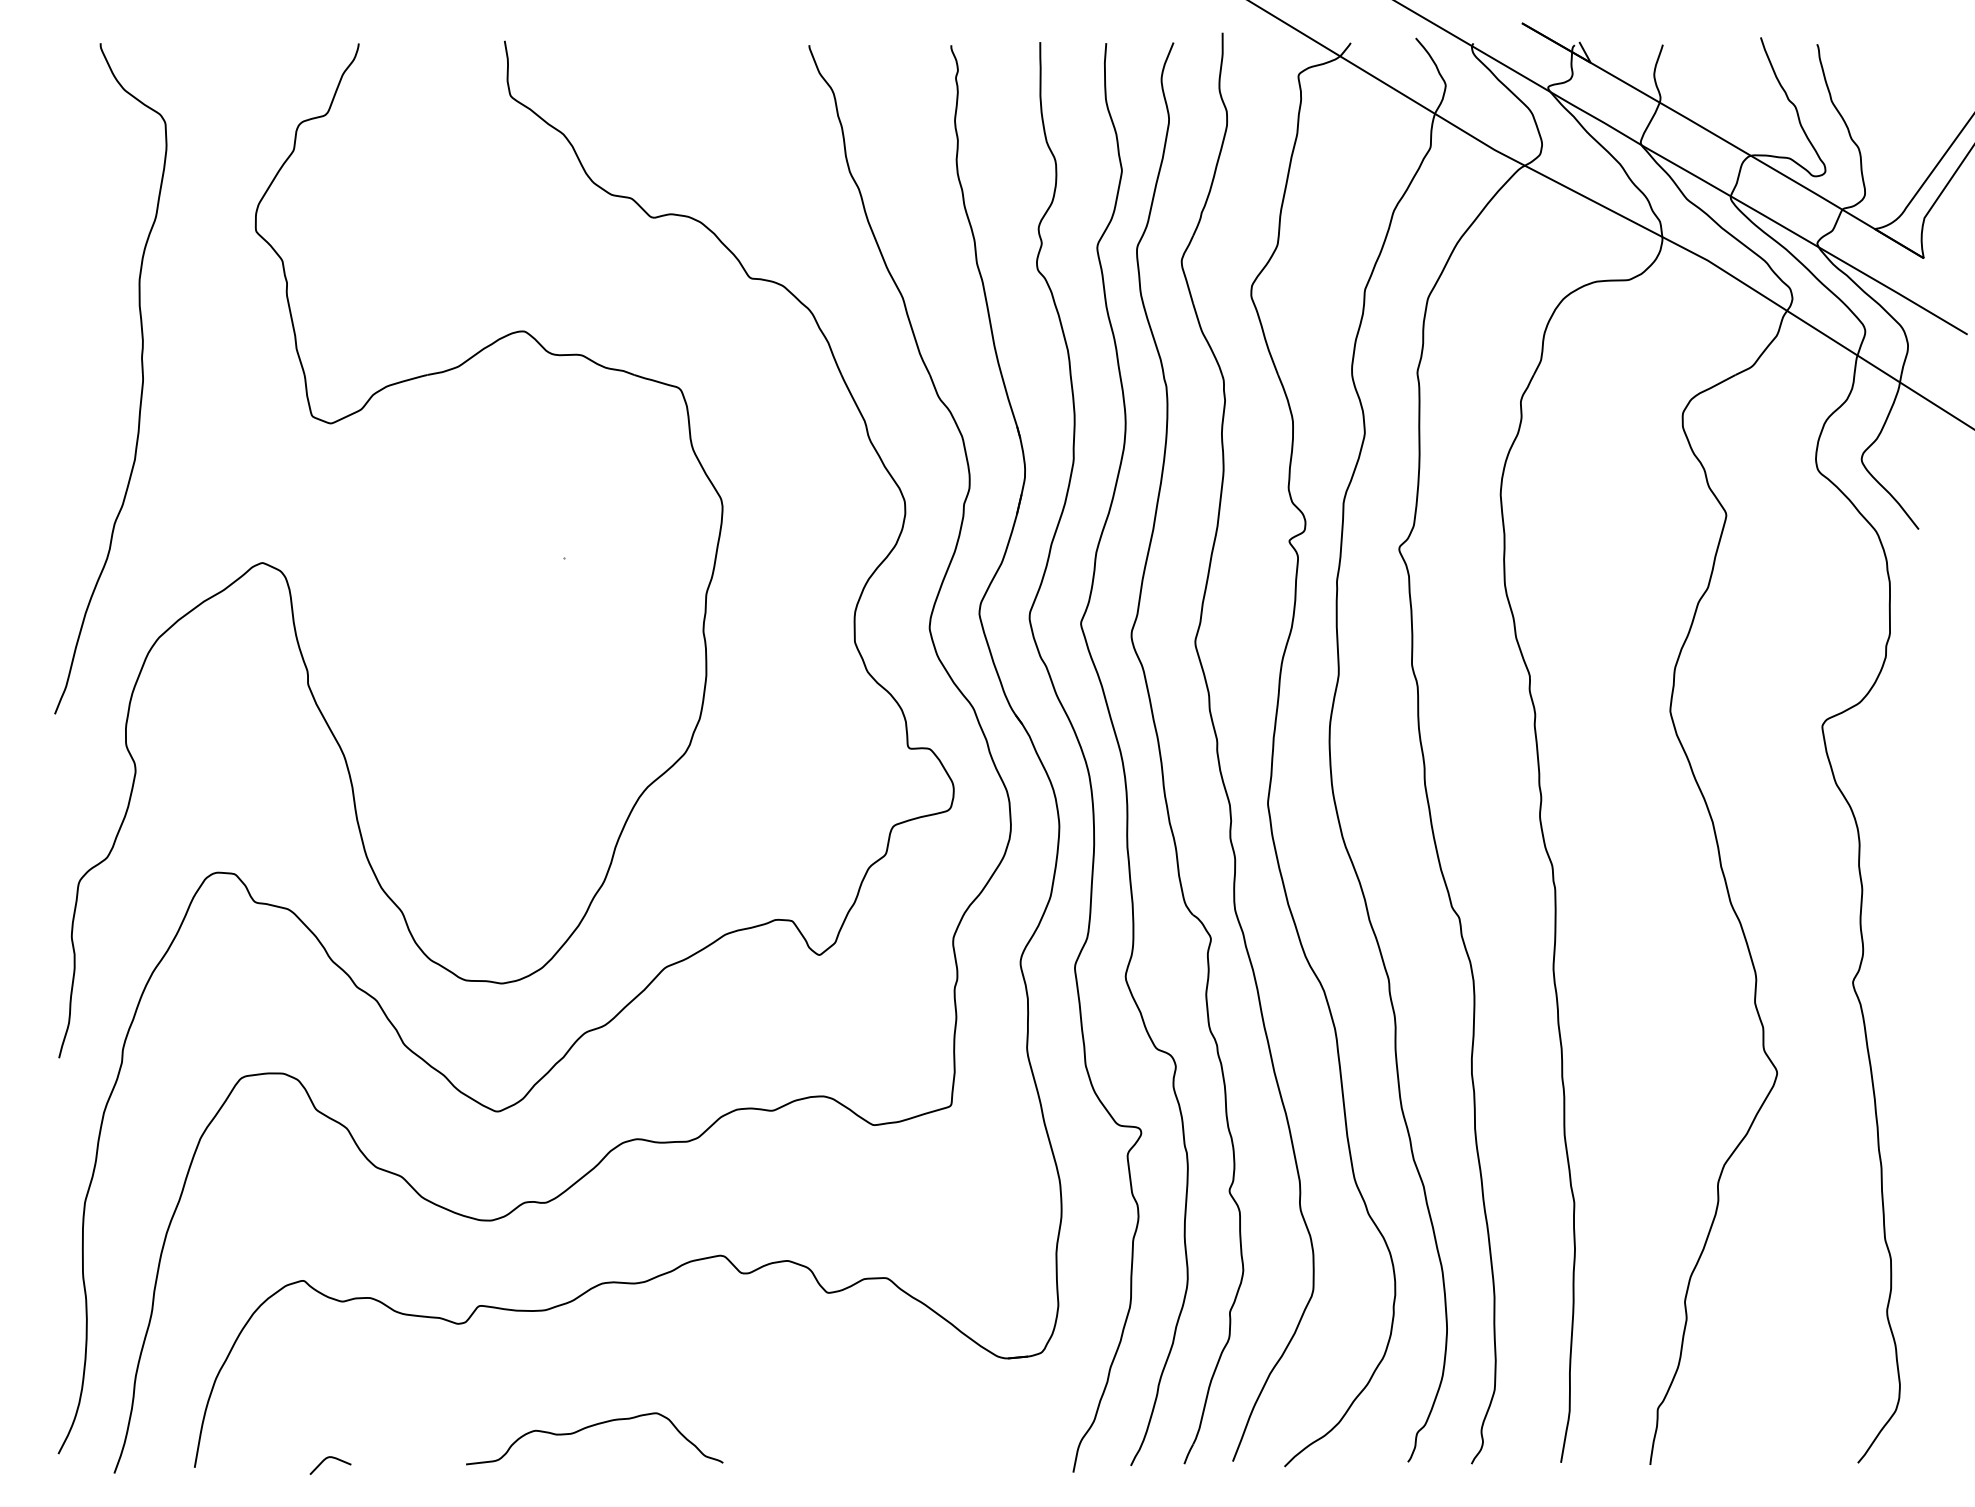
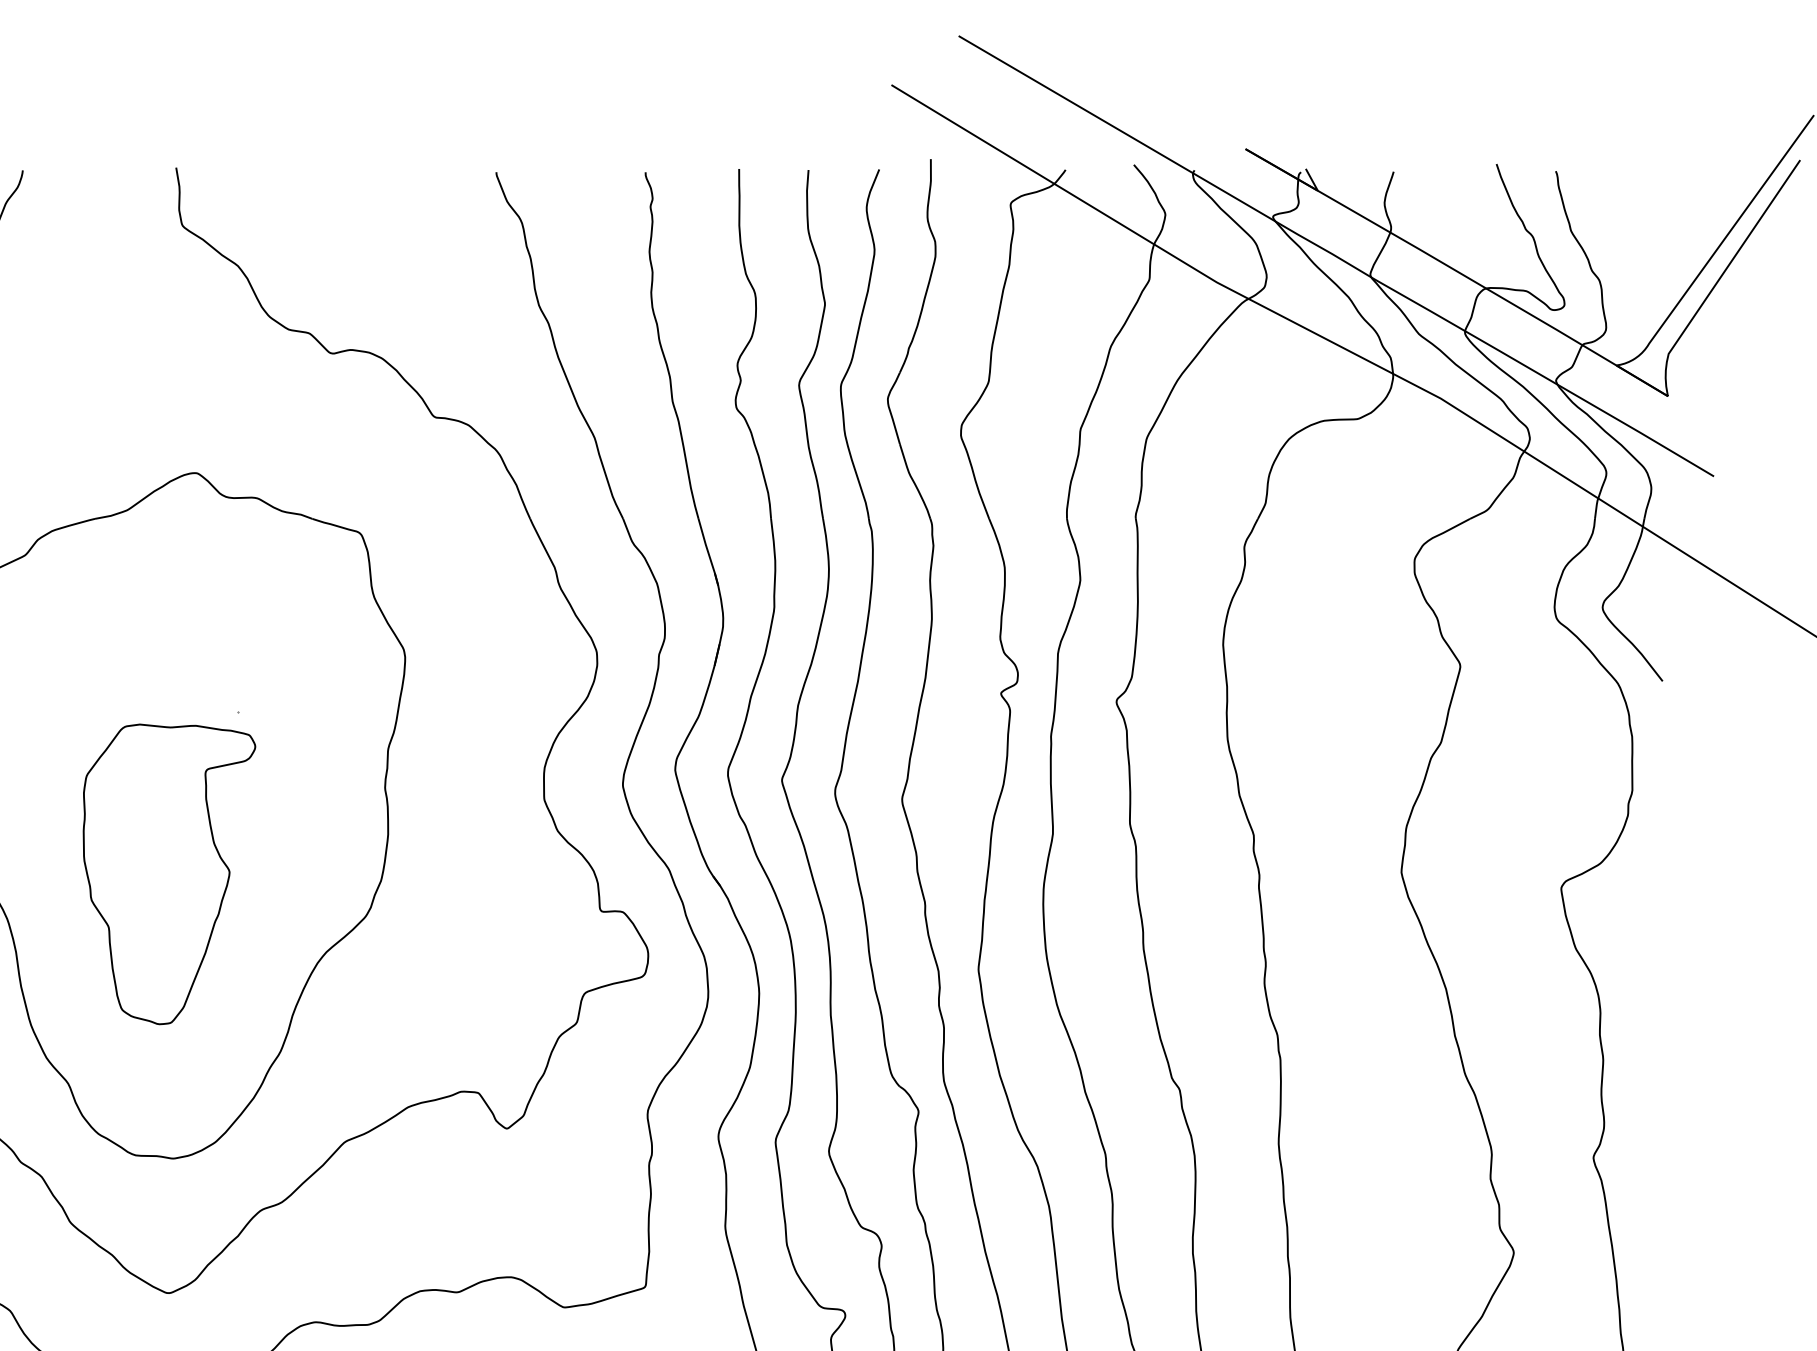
part: (497, 712) -> (168, 873), added

